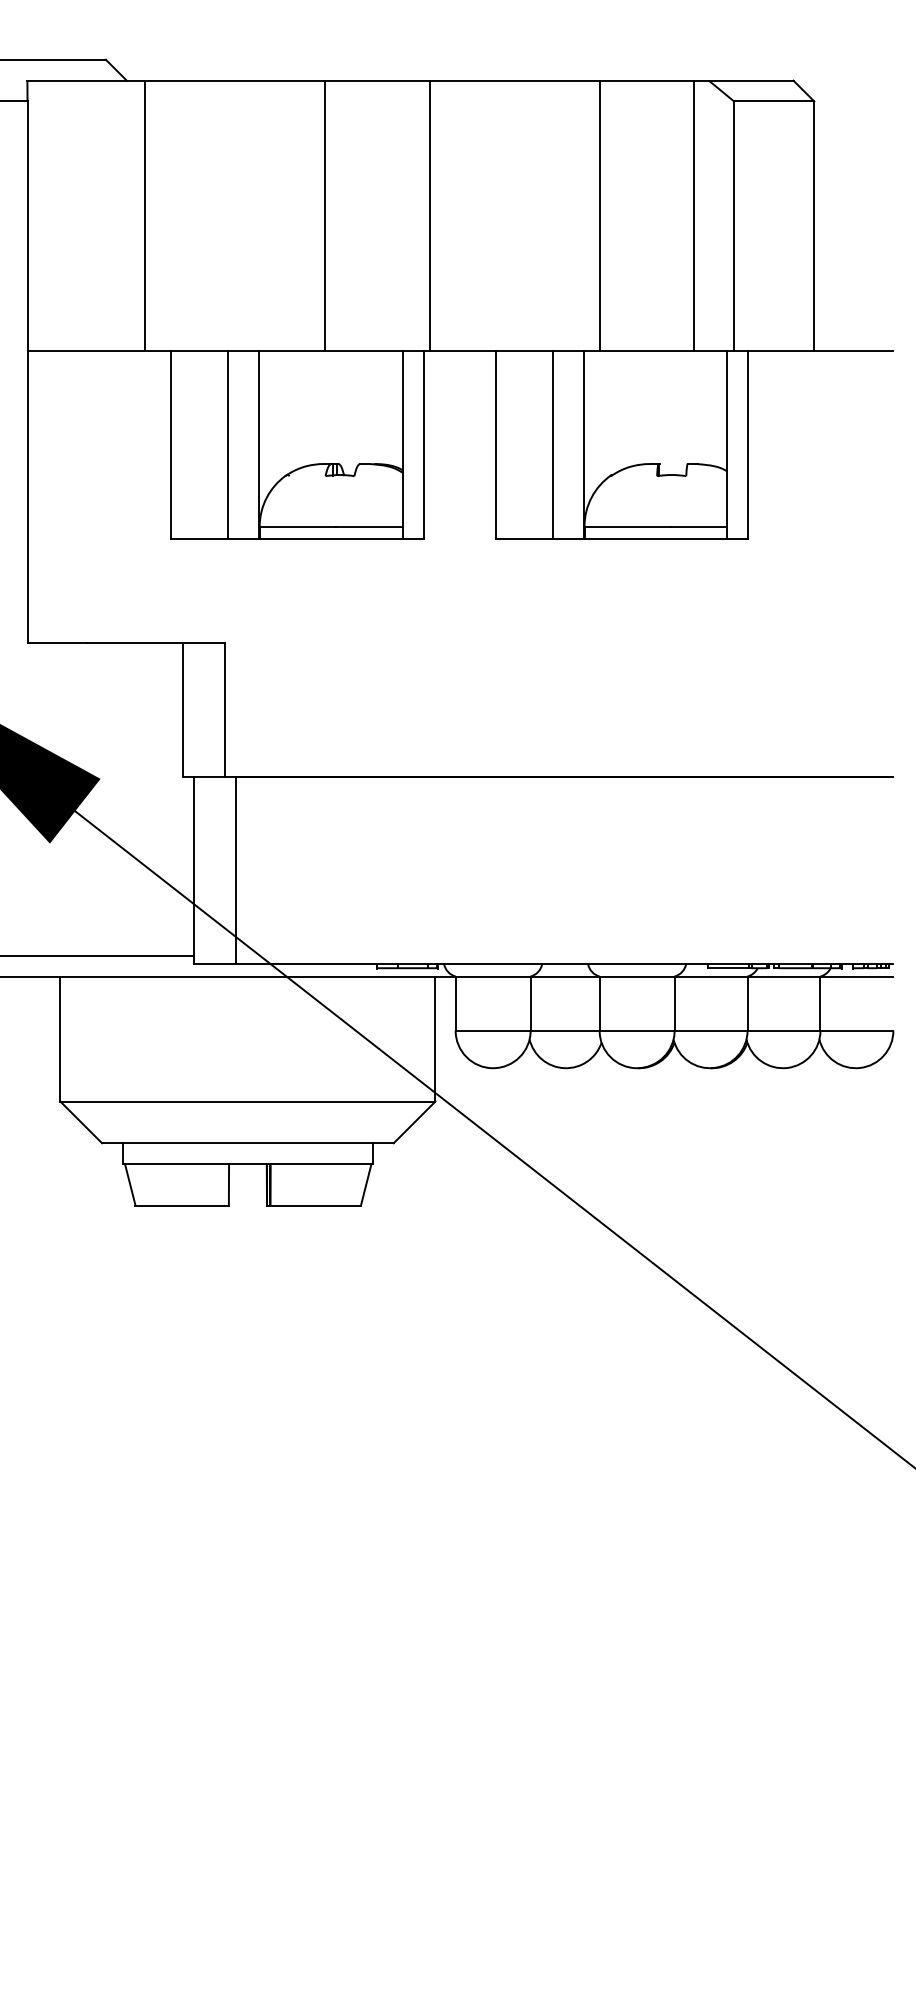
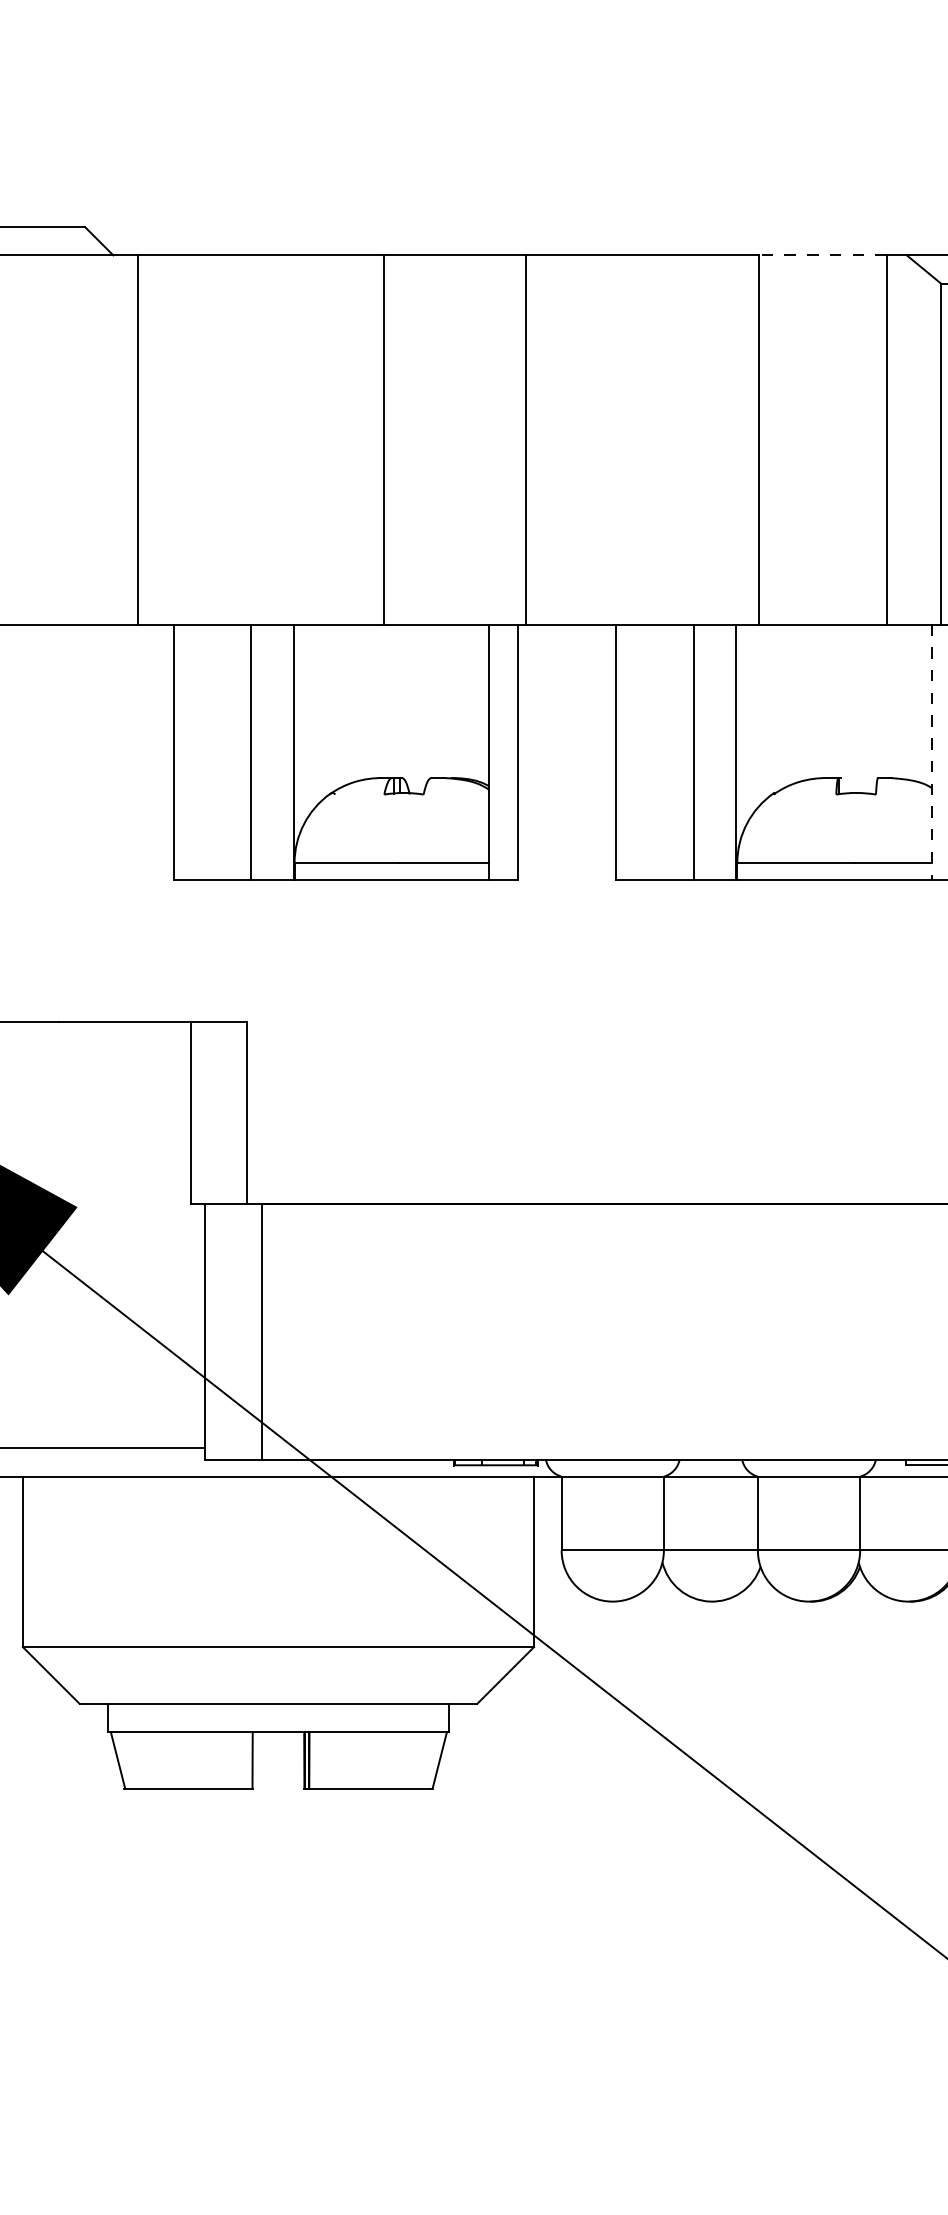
line: (647, 80) -> (823, 255), solid -> dashed
line: (727, 445) -> (932, 752), solid -> dashed

